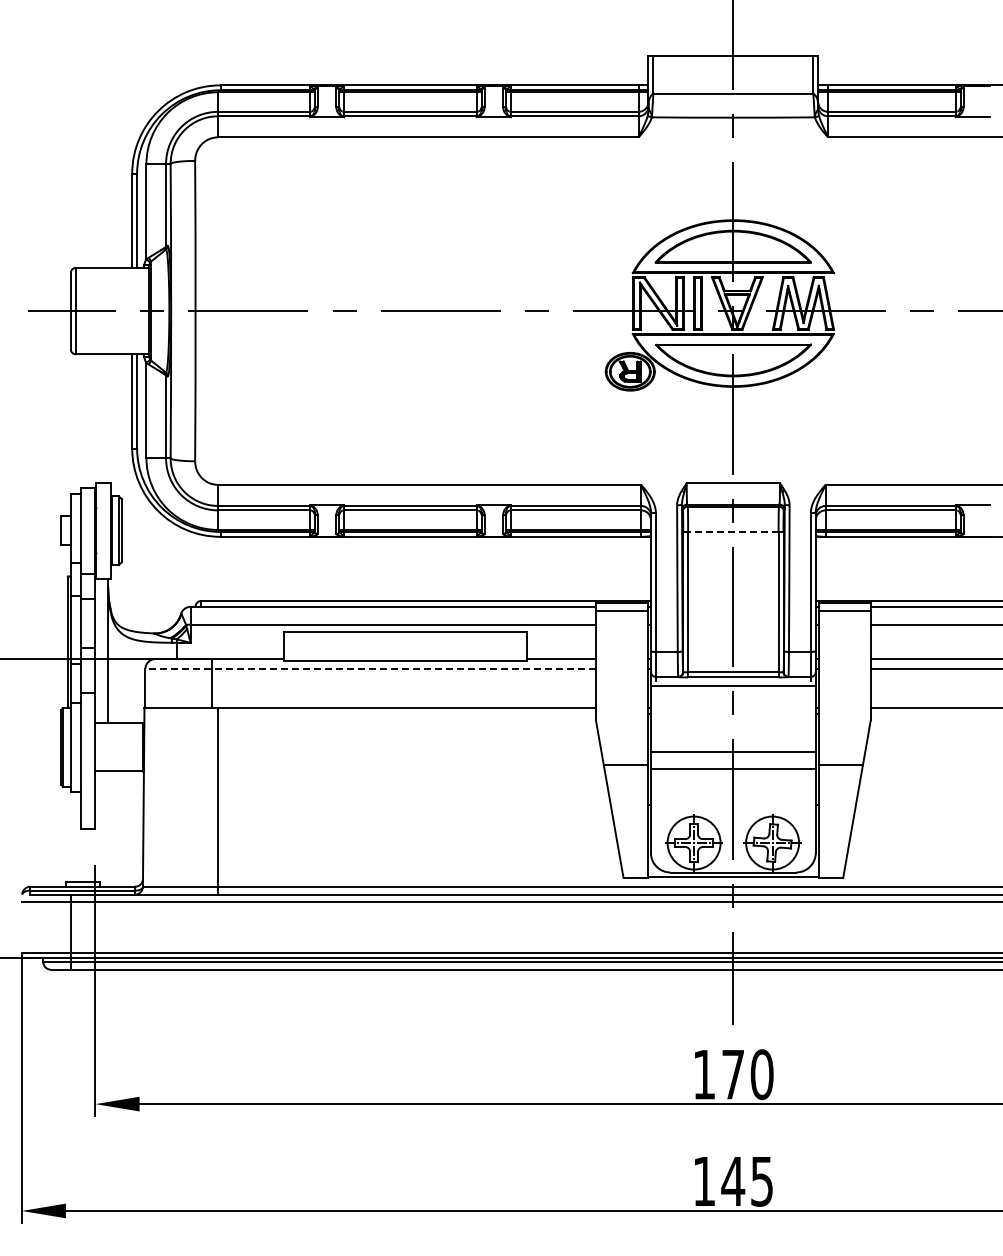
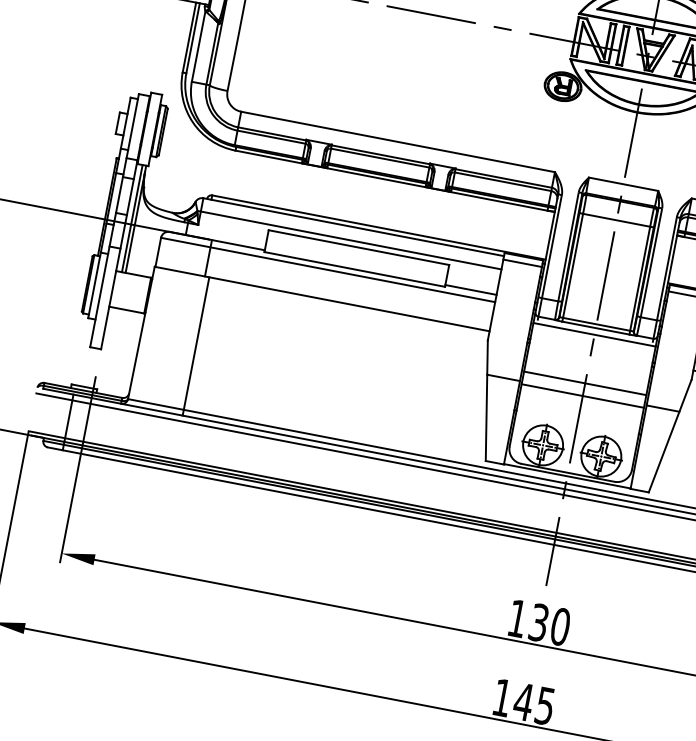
line: (732, 532) -> (615, 220), dashed -> solid
line: (103, 650) -> (132, 218), added
line: (370, 668) -> (328, 269), dashed -> solid
text: (733, 1074) -> (539, 622), 170 -> 130

